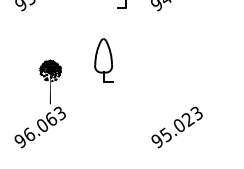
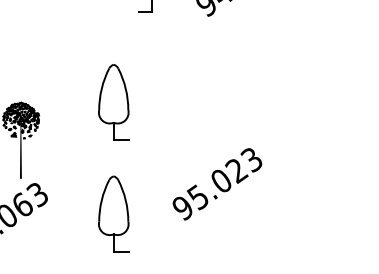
part: (103, 124) -> (113, 213), added
text: (176, 127) -> (216, 184), moved

